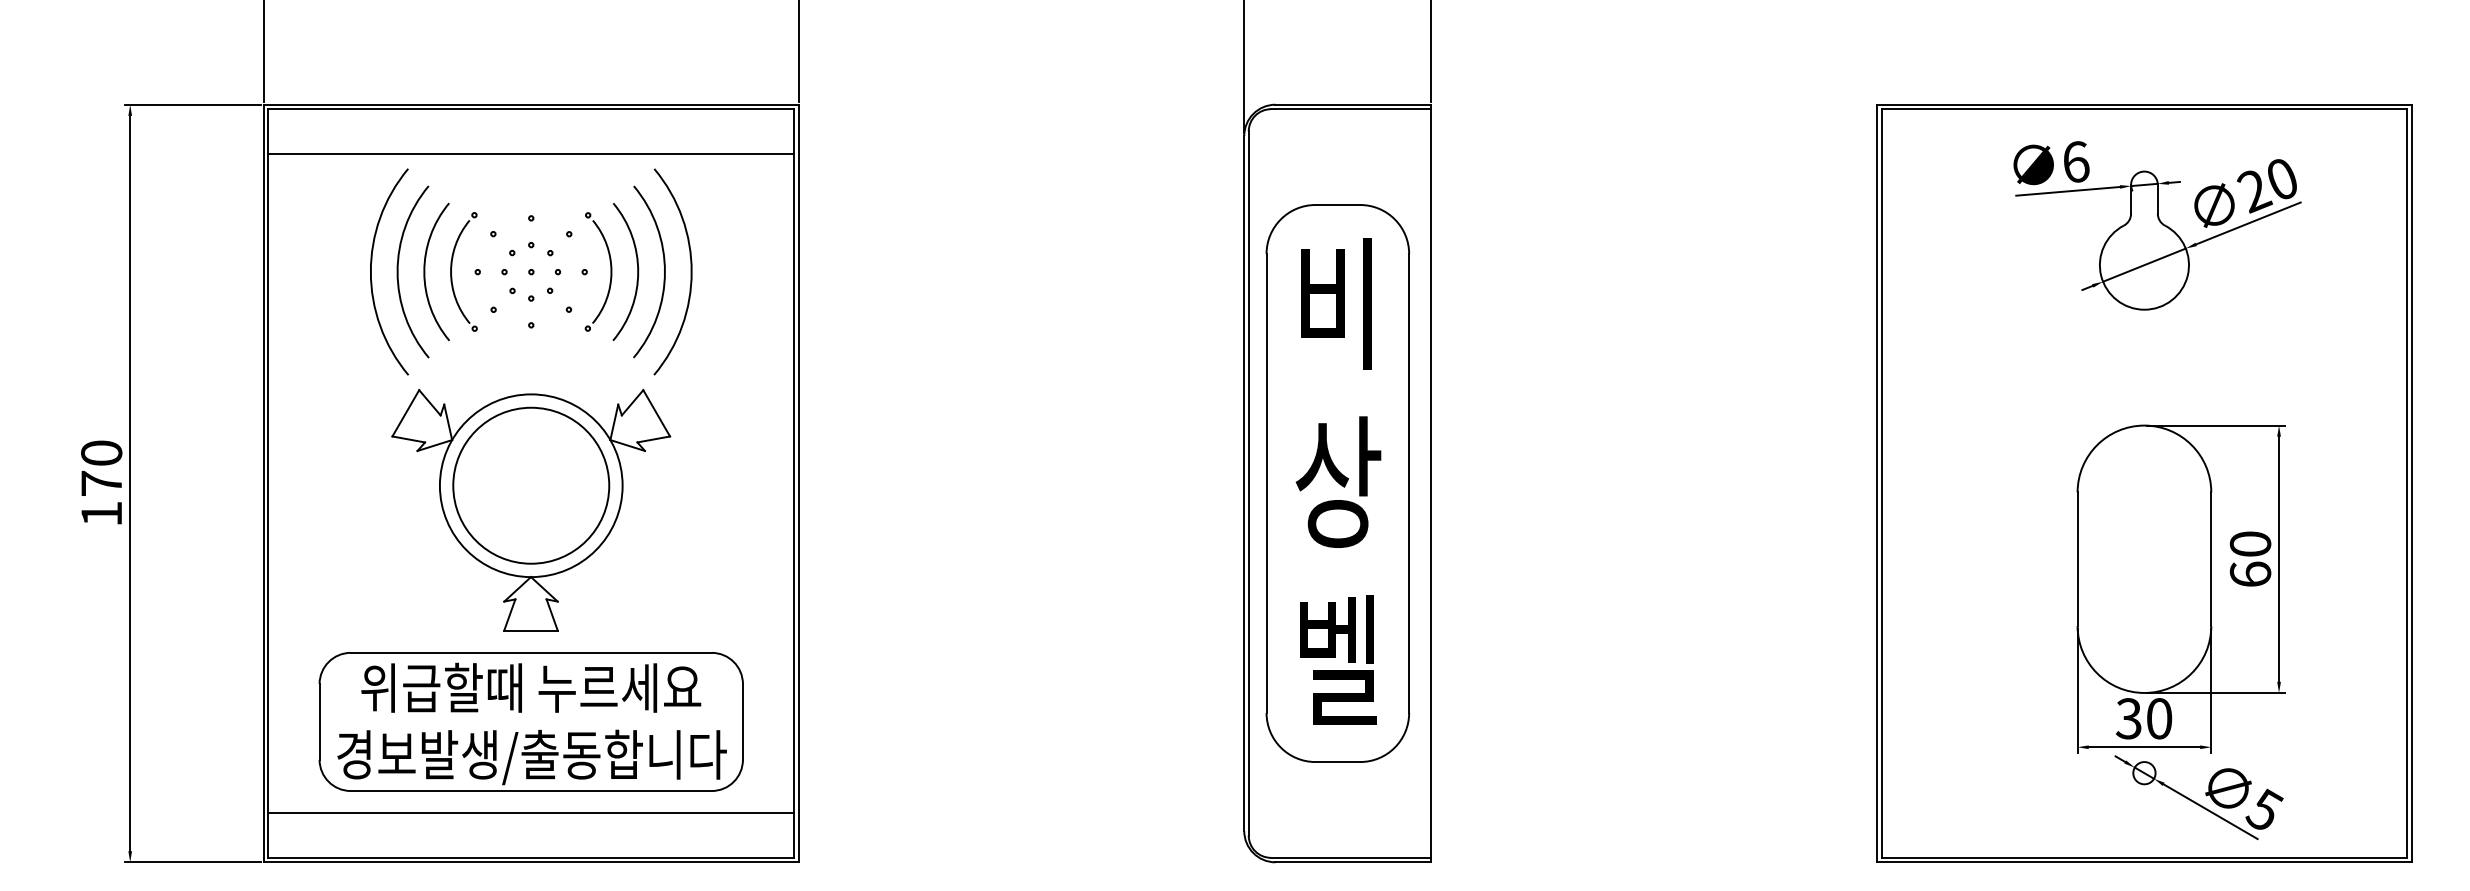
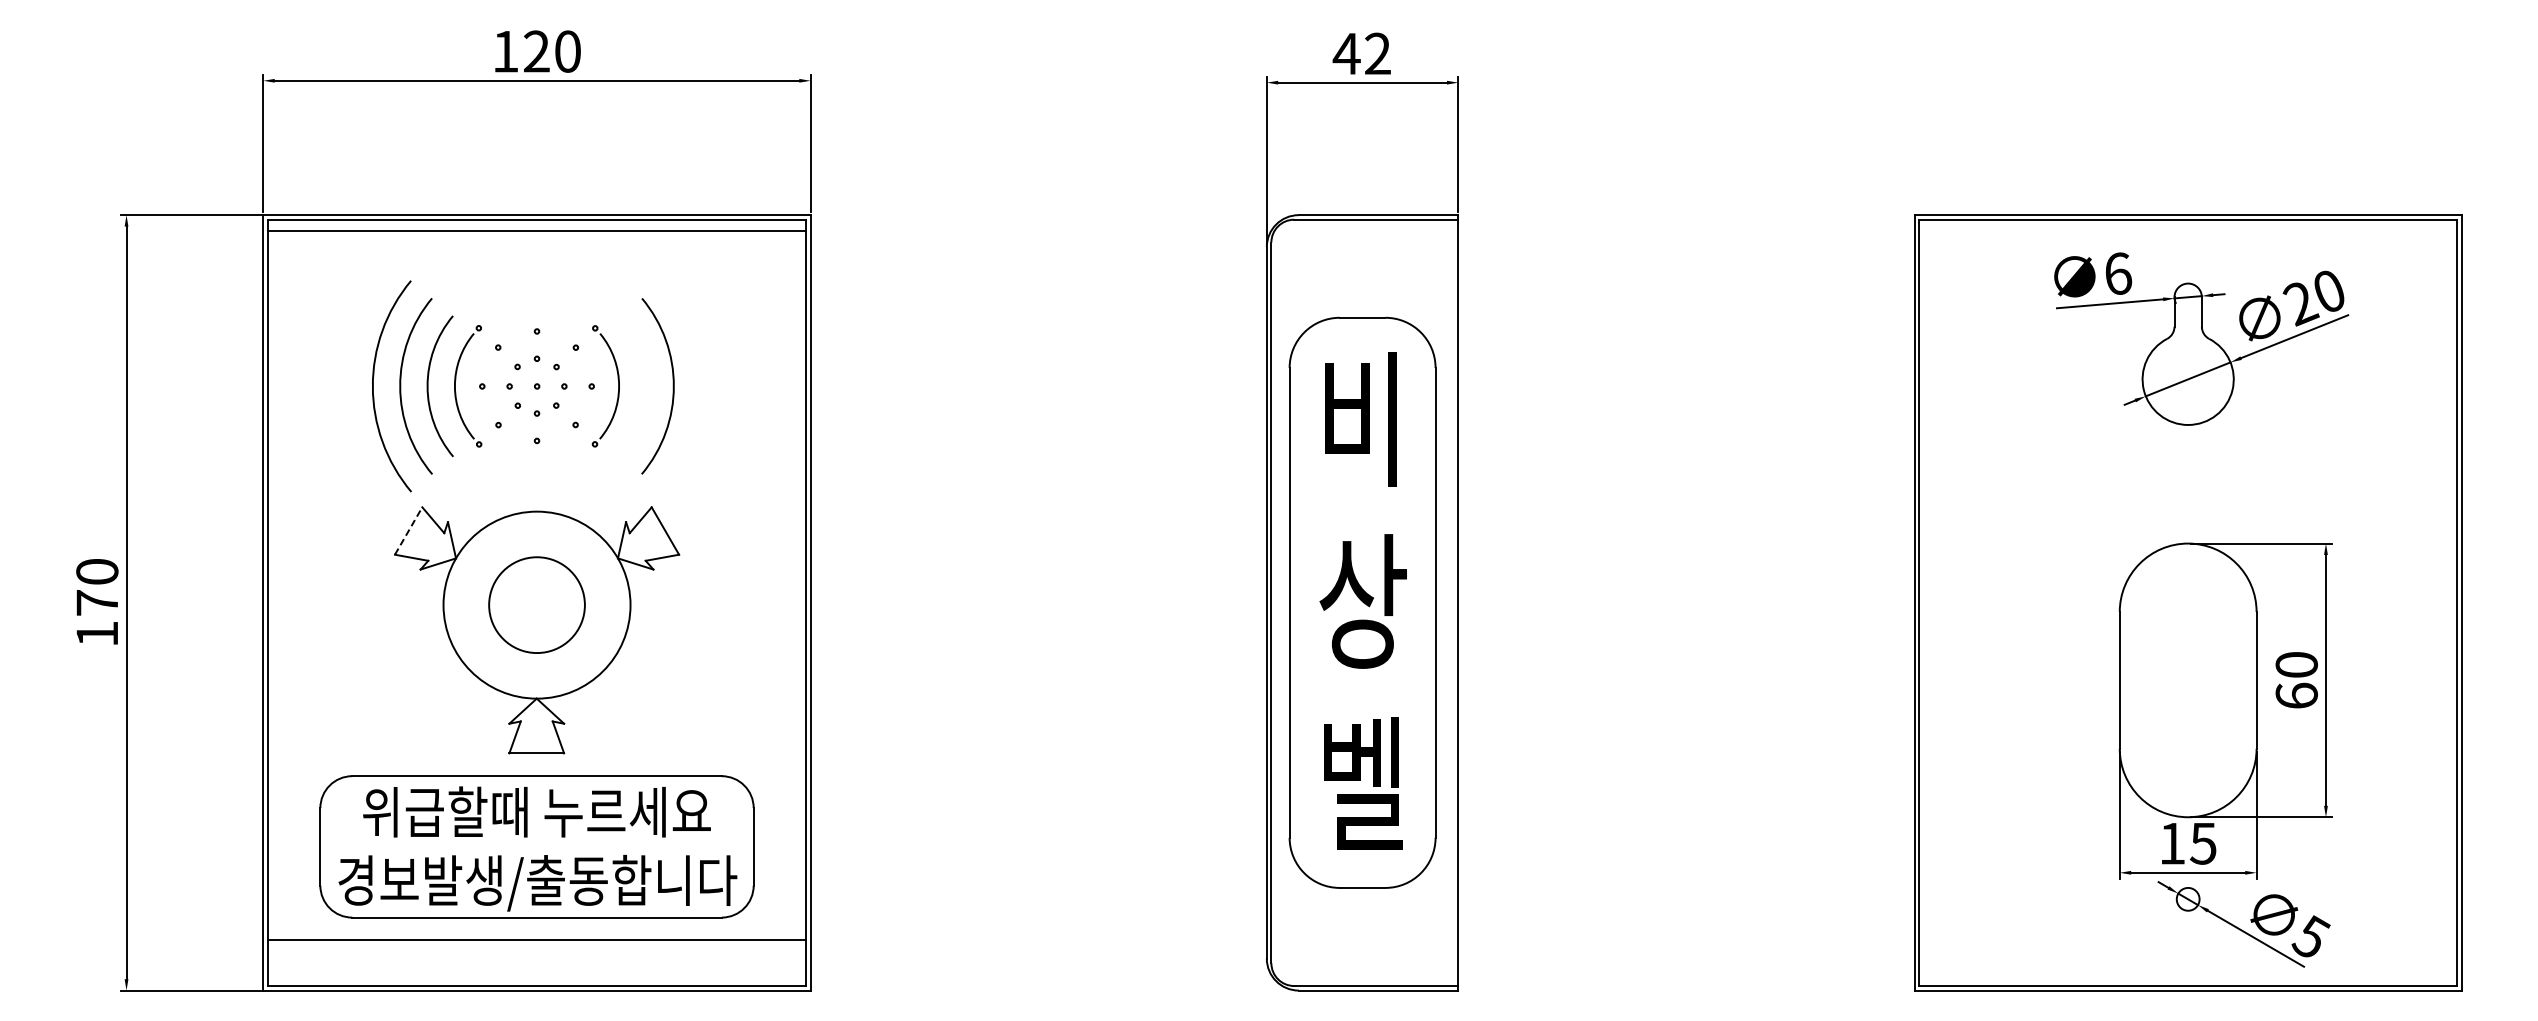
line: (530, 153) -> (536, 231), moved
arc: (637, 271) -> (645, 385), removed
arc: (690, 272) -> (700, 386), removed
line: (405, 412) -> (408, 530), solid -> dashed
circle: (530, 485) -> (536, 604), size x0.6
text: (2143, 718) -> (2187, 843), 30 -> 15

